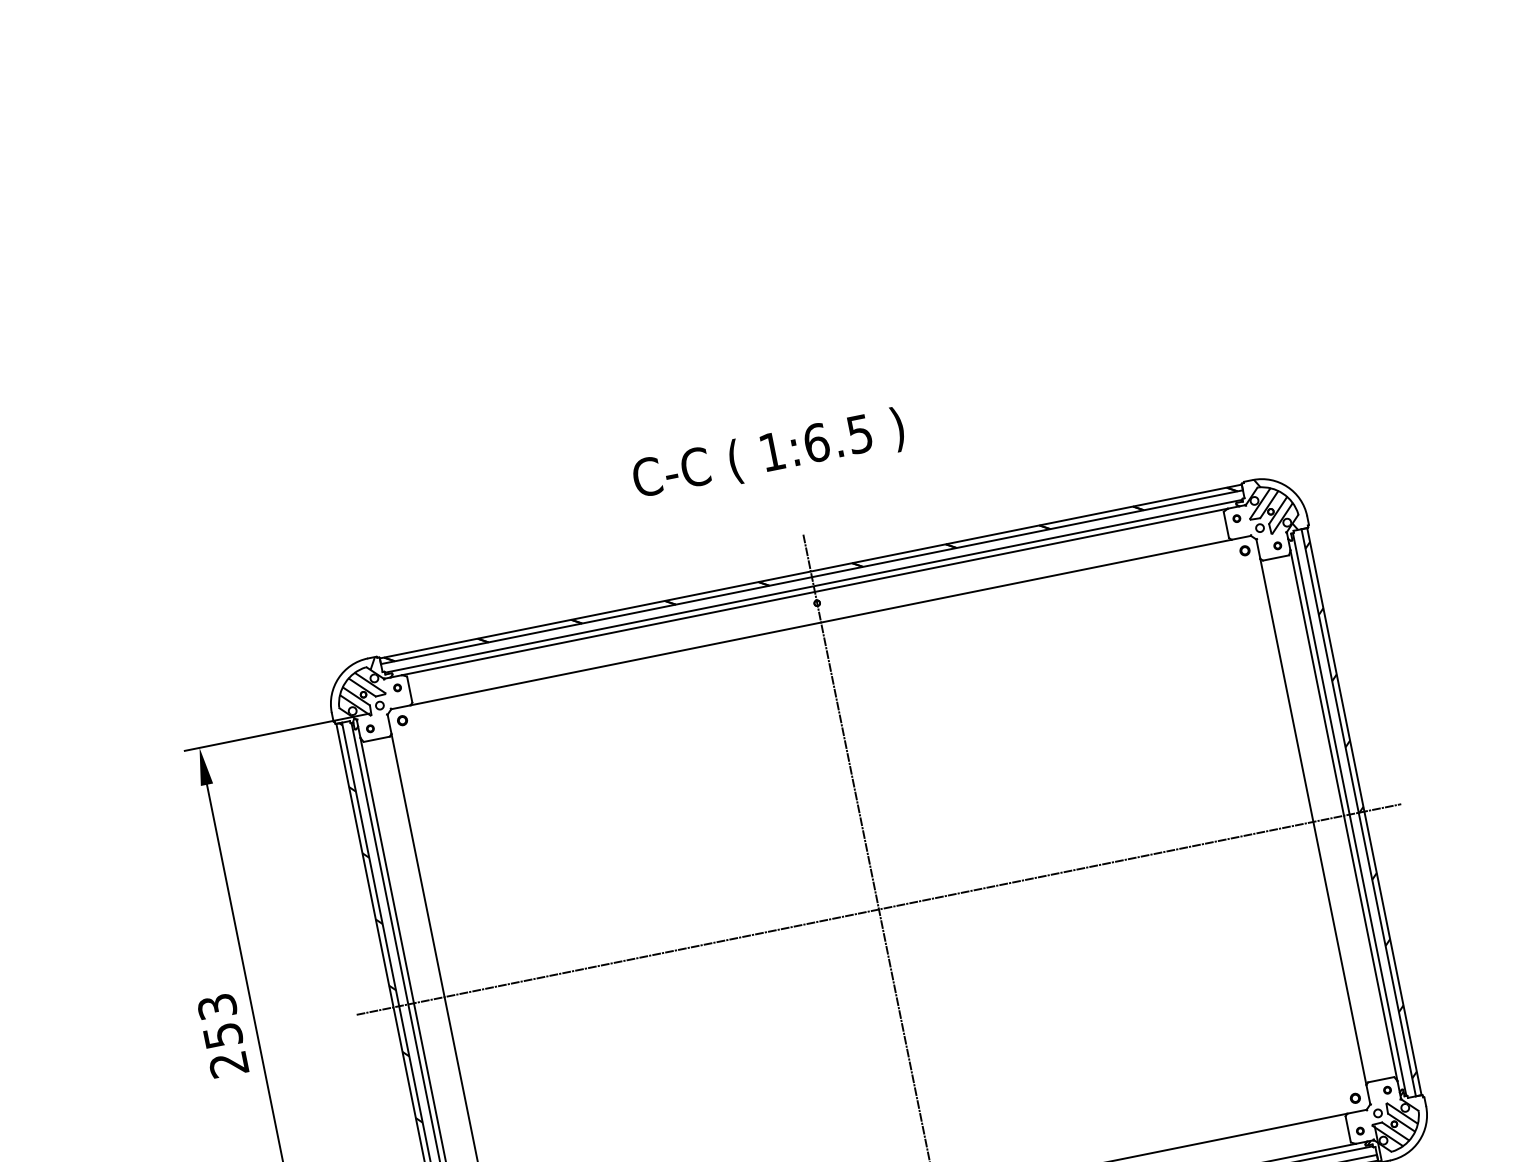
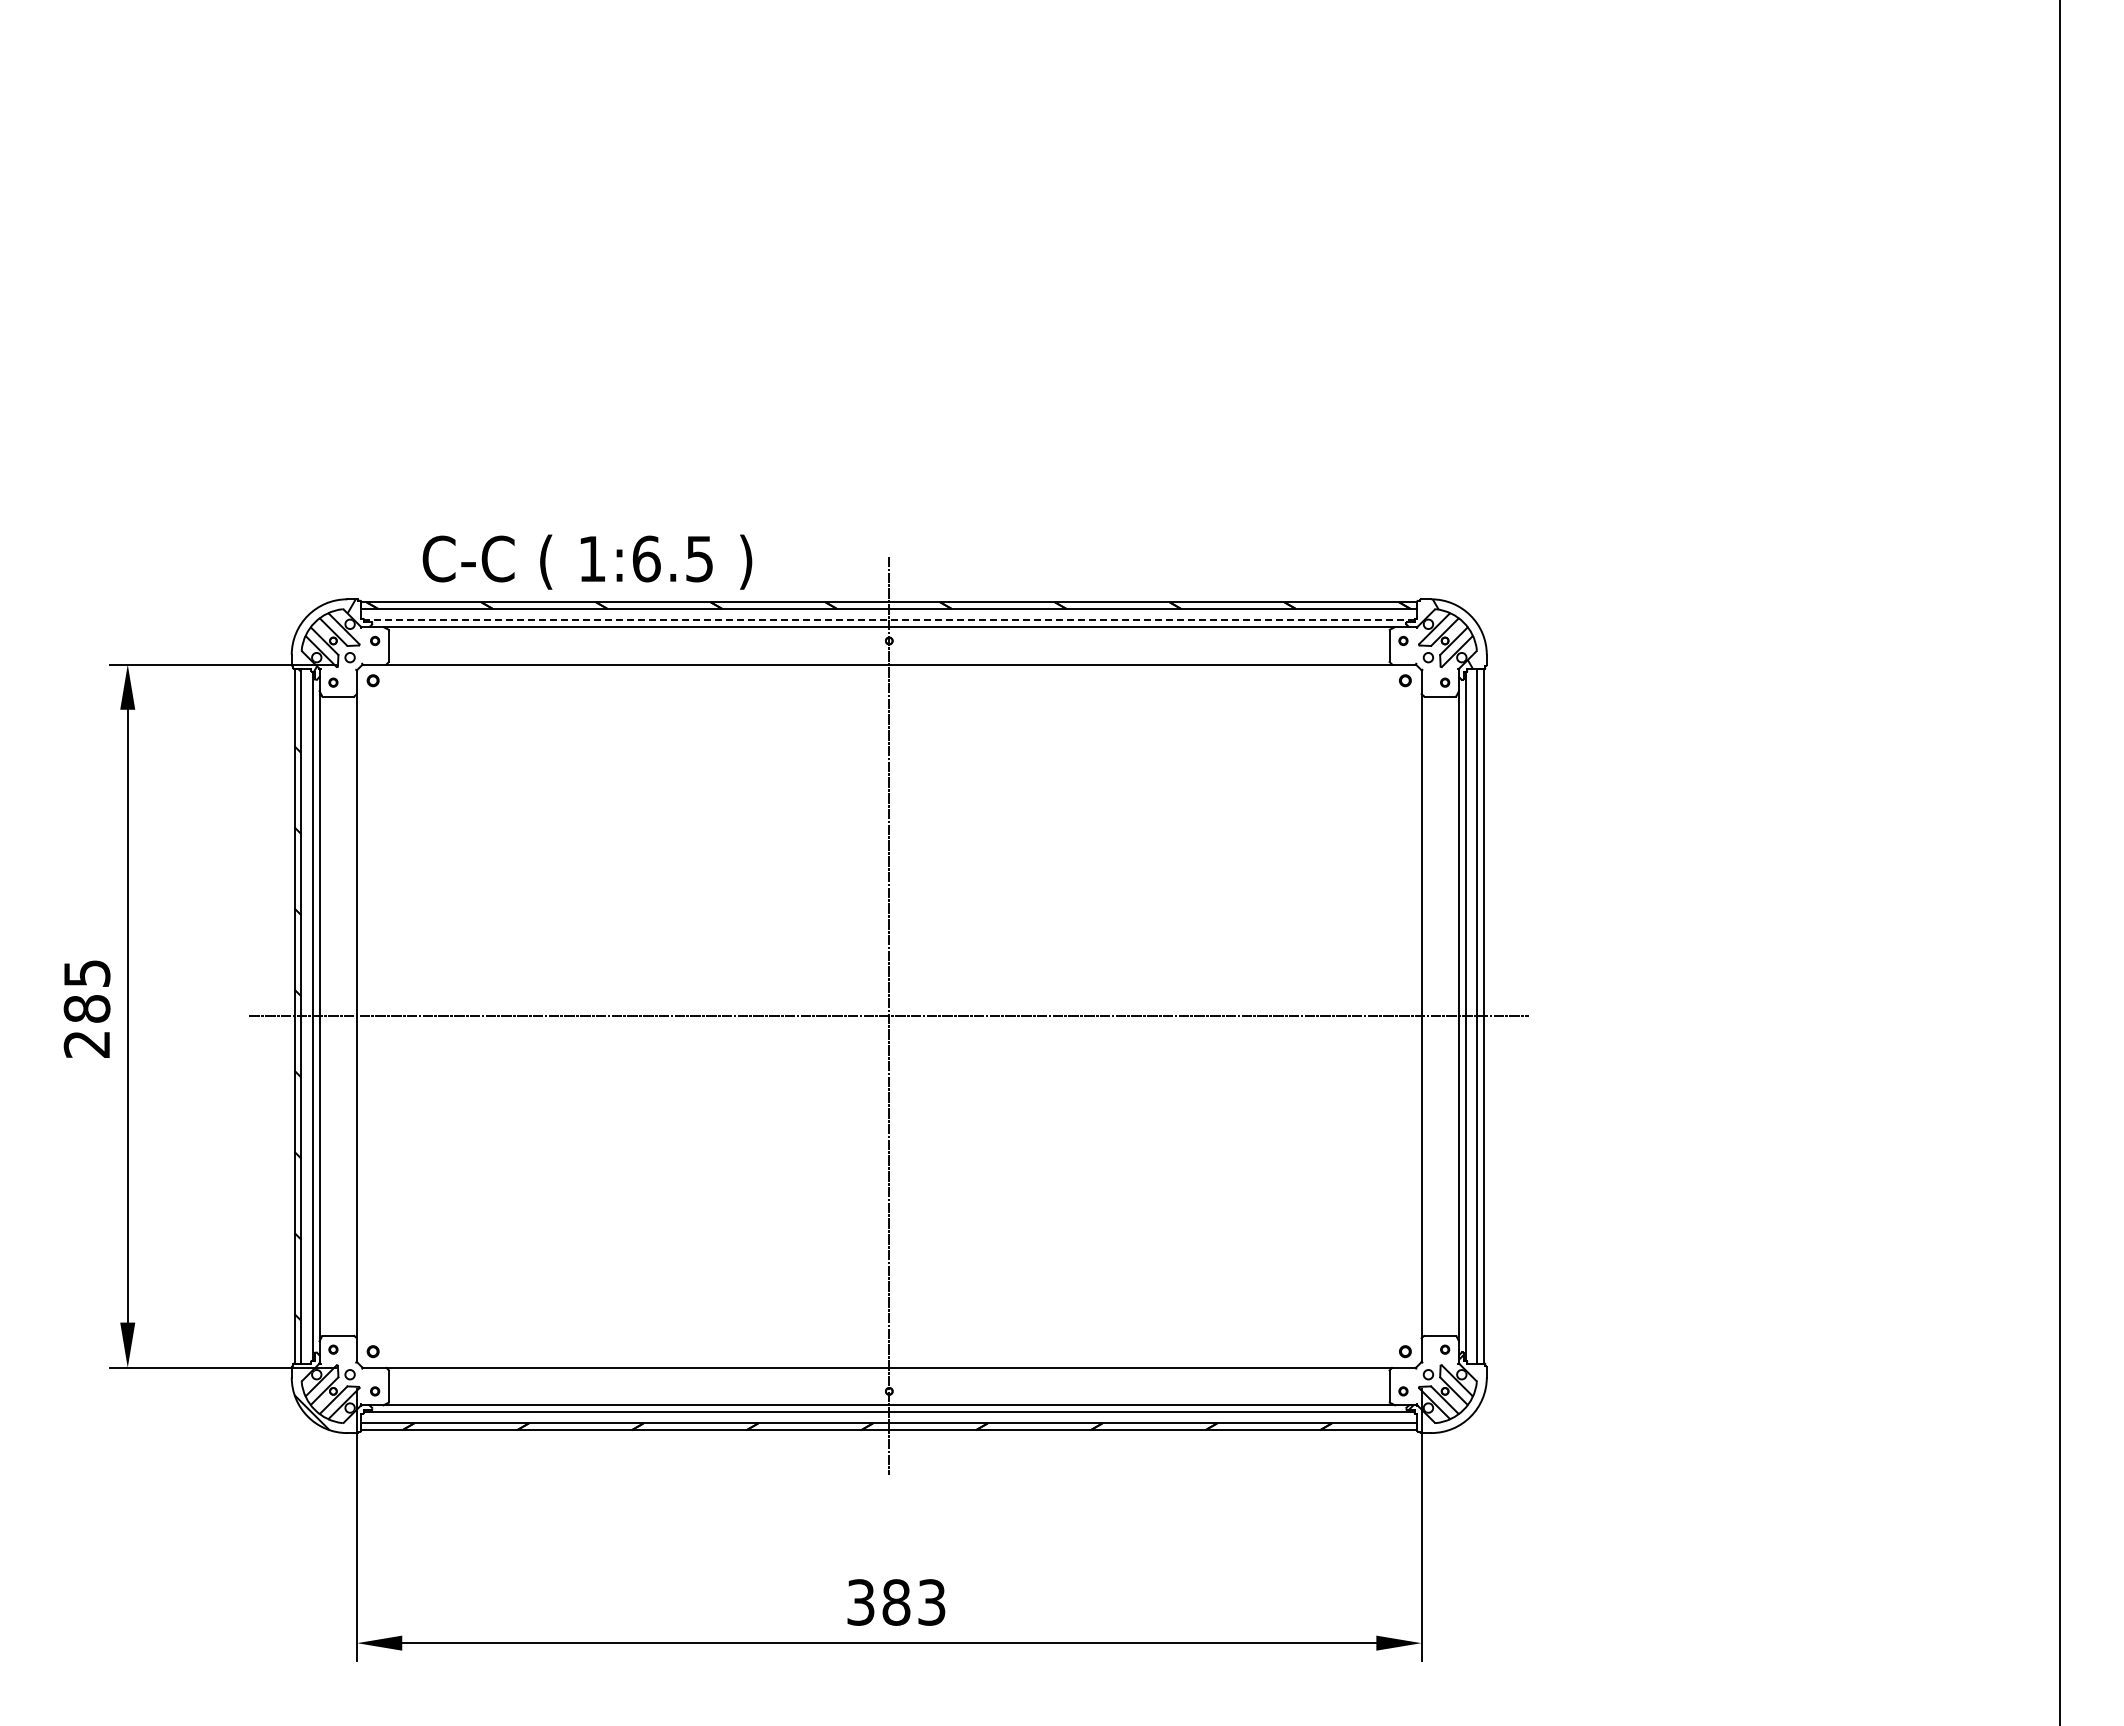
text: (768, 454) -> (587, 561), moved
line: (813, 586) -> (888, 620), solid -> dashed
hatch: (1361, 810) -> (1480, 1013), removed
text: (219, 1021) -> (86, 991), 253 -> 285

